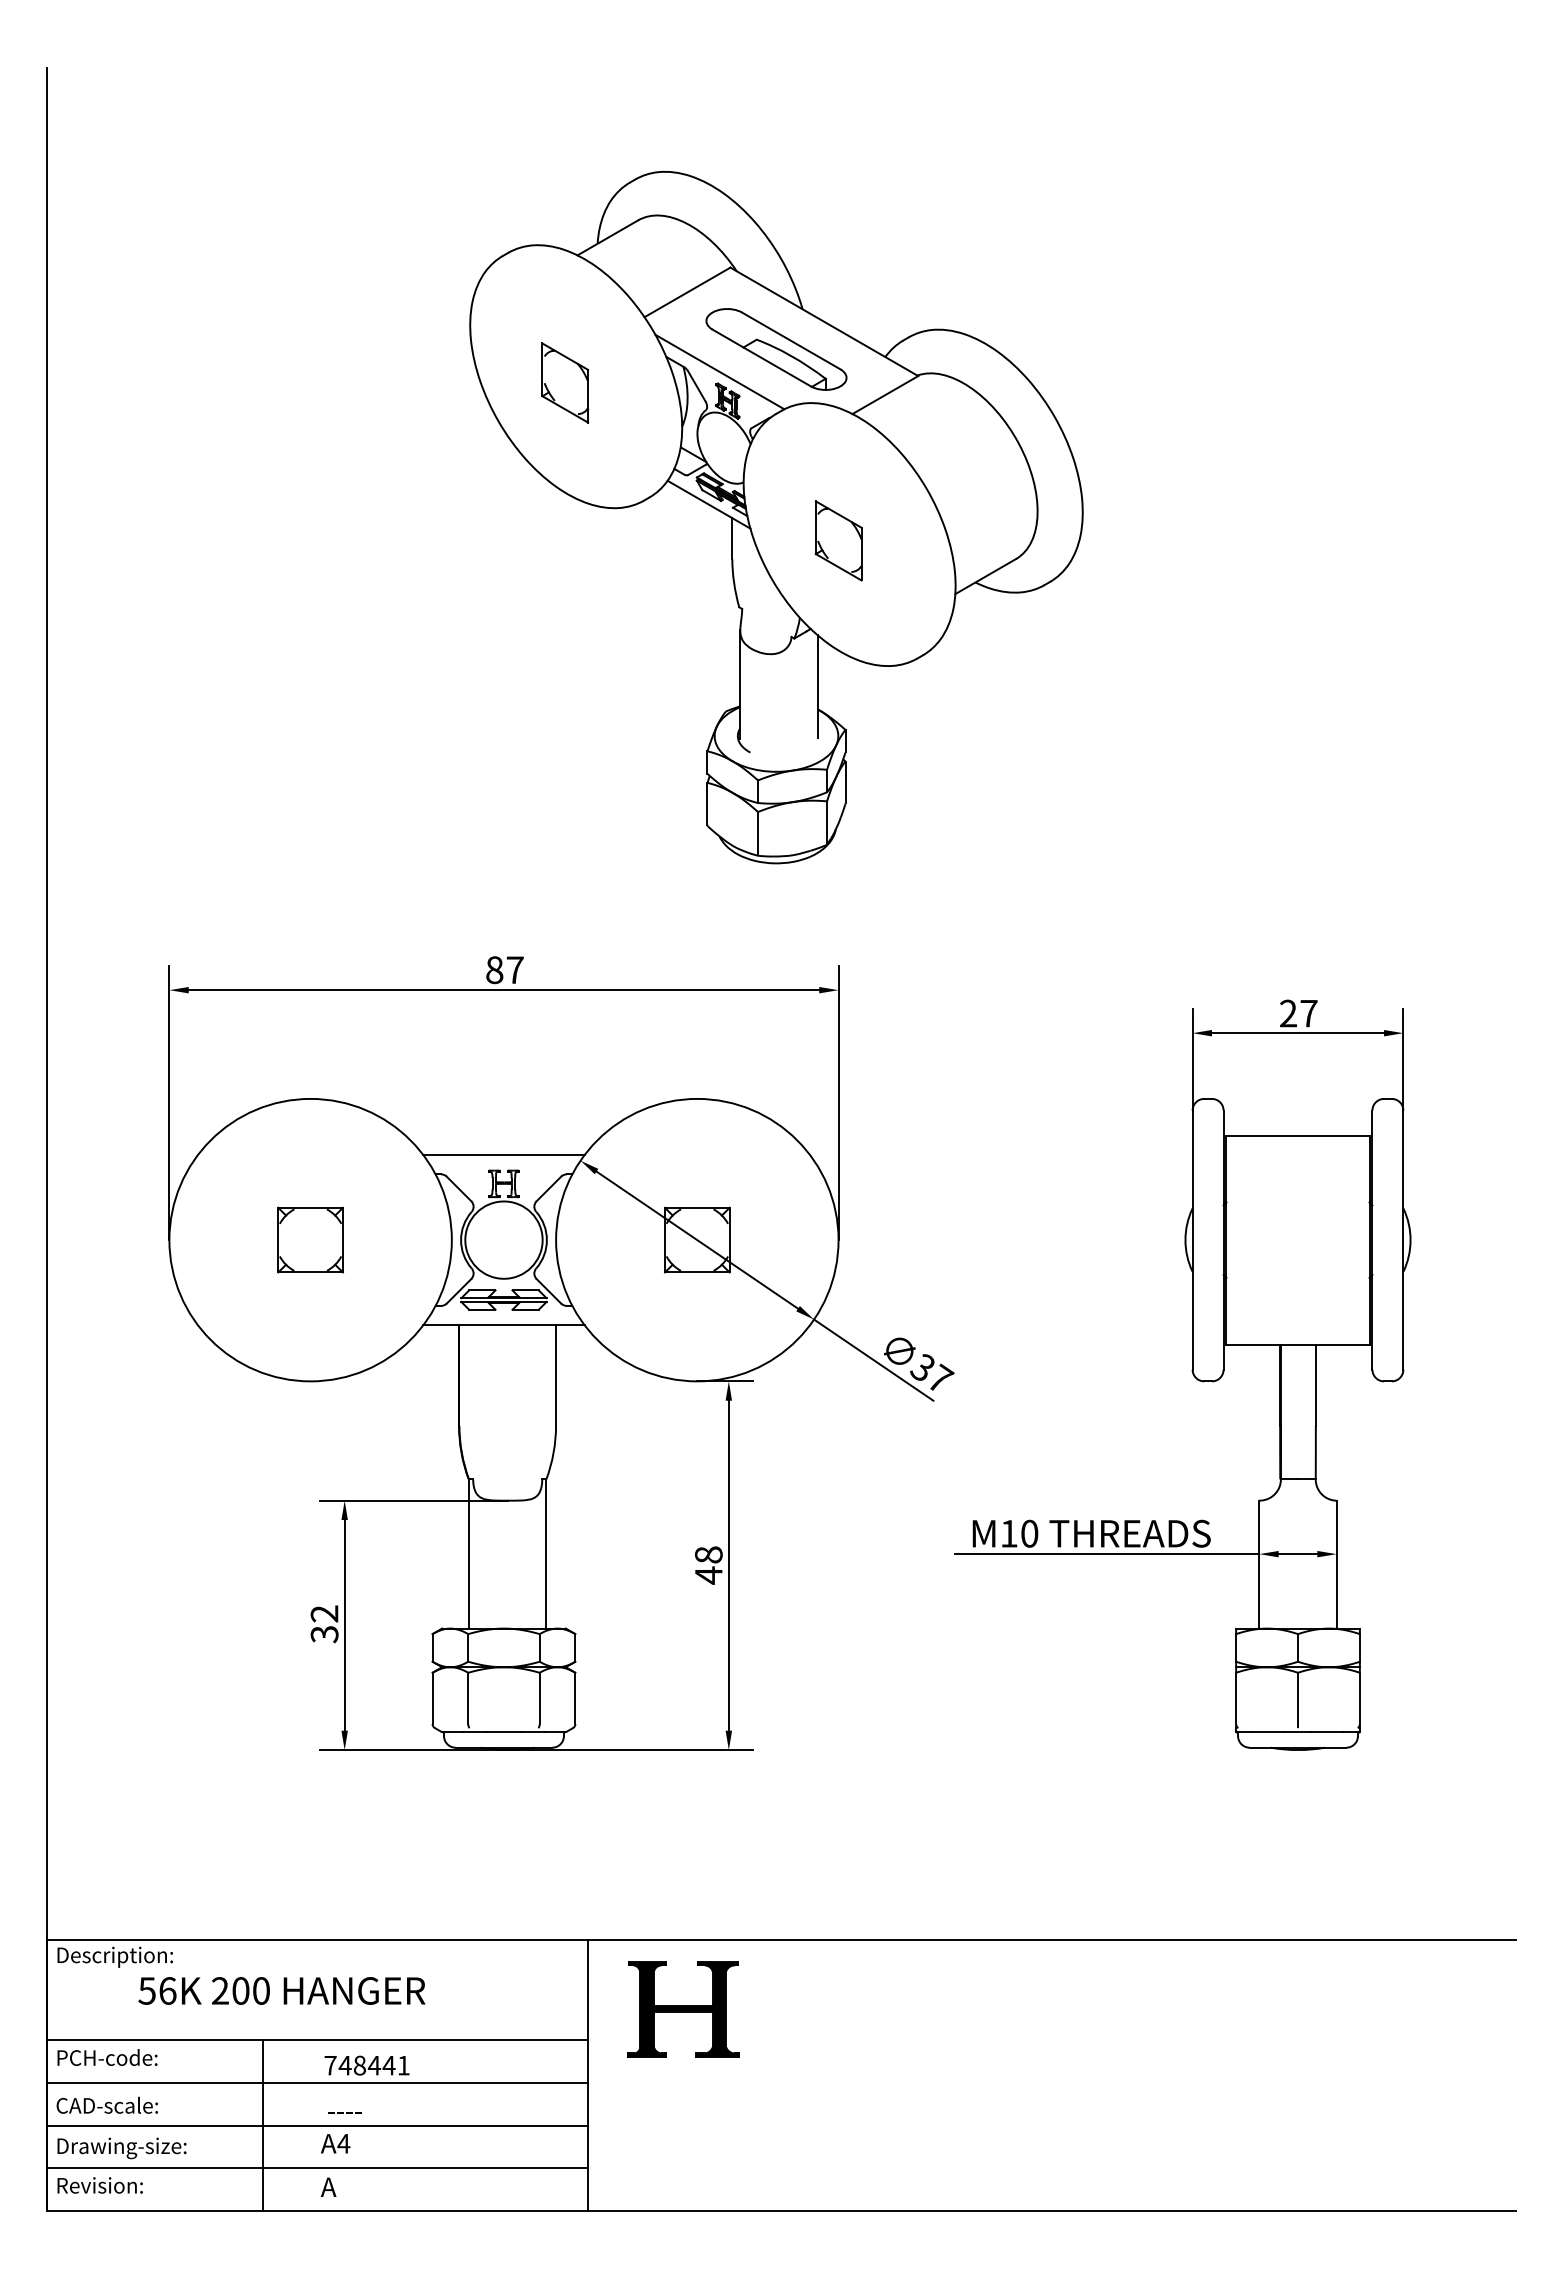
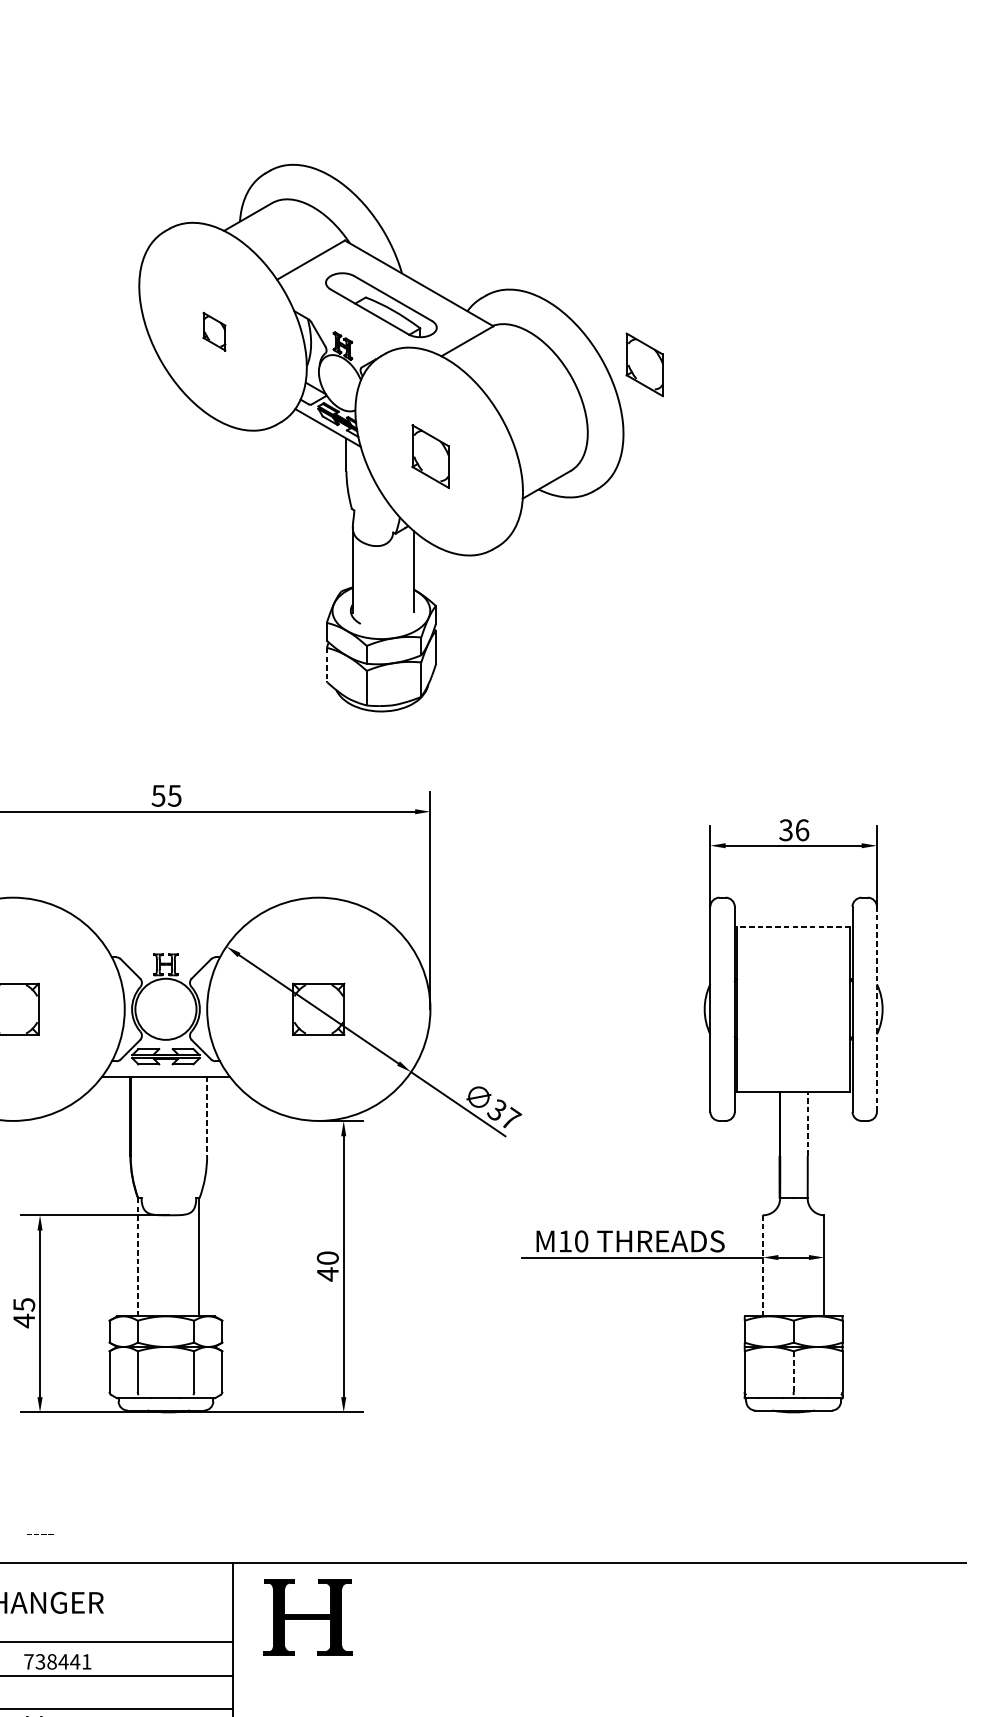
line: (719, 371) -> (336, 322), removed
part: (565, 382) -> (214, 331), size x0.6
part: (1109, 424) -> (644, 364), added
line: (707, 803) -> (326, 664), solid -> dashed
text: (504, 970) -> (166, 796), 87 -> 55
text: (1298, 1013) -> (794, 830), 27 -> 36
line: (1298, 1135) -> (794, 926), solid -> dashed
line: (503, 1155) -> (165, 942), removed
line: (1403, 1240) -> (877, 1009), solid -> dashed
line: (556, 1375) -> (207, 1116), solid -> dashed
line: (1315, 1385) -> (807, 1124), solid -> dashed
line: (468, 1554) -> (137, 1257), solid -> dashed
text: (708, 1554) -> (327, 1257), 48 -> 40
line: (1259, 1564) -> (763, 1265), solid -> dashed
text: (324, 1624) -> (24, 1313), 32 -> 45
line: (1298, 1698) -> (794, 1371), solid -> dashed
text: (344, 2065) -> (39, 1661), 748441 -> 738441
text: (344, 2112) -> (39, 1534), moved

